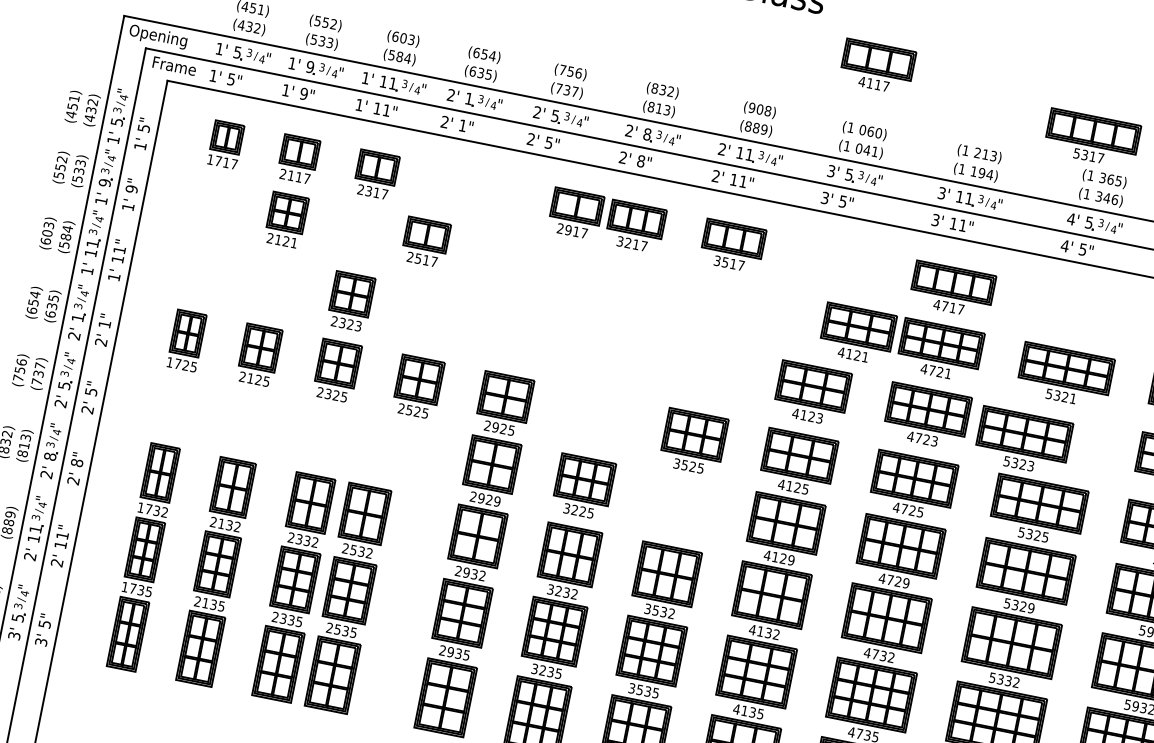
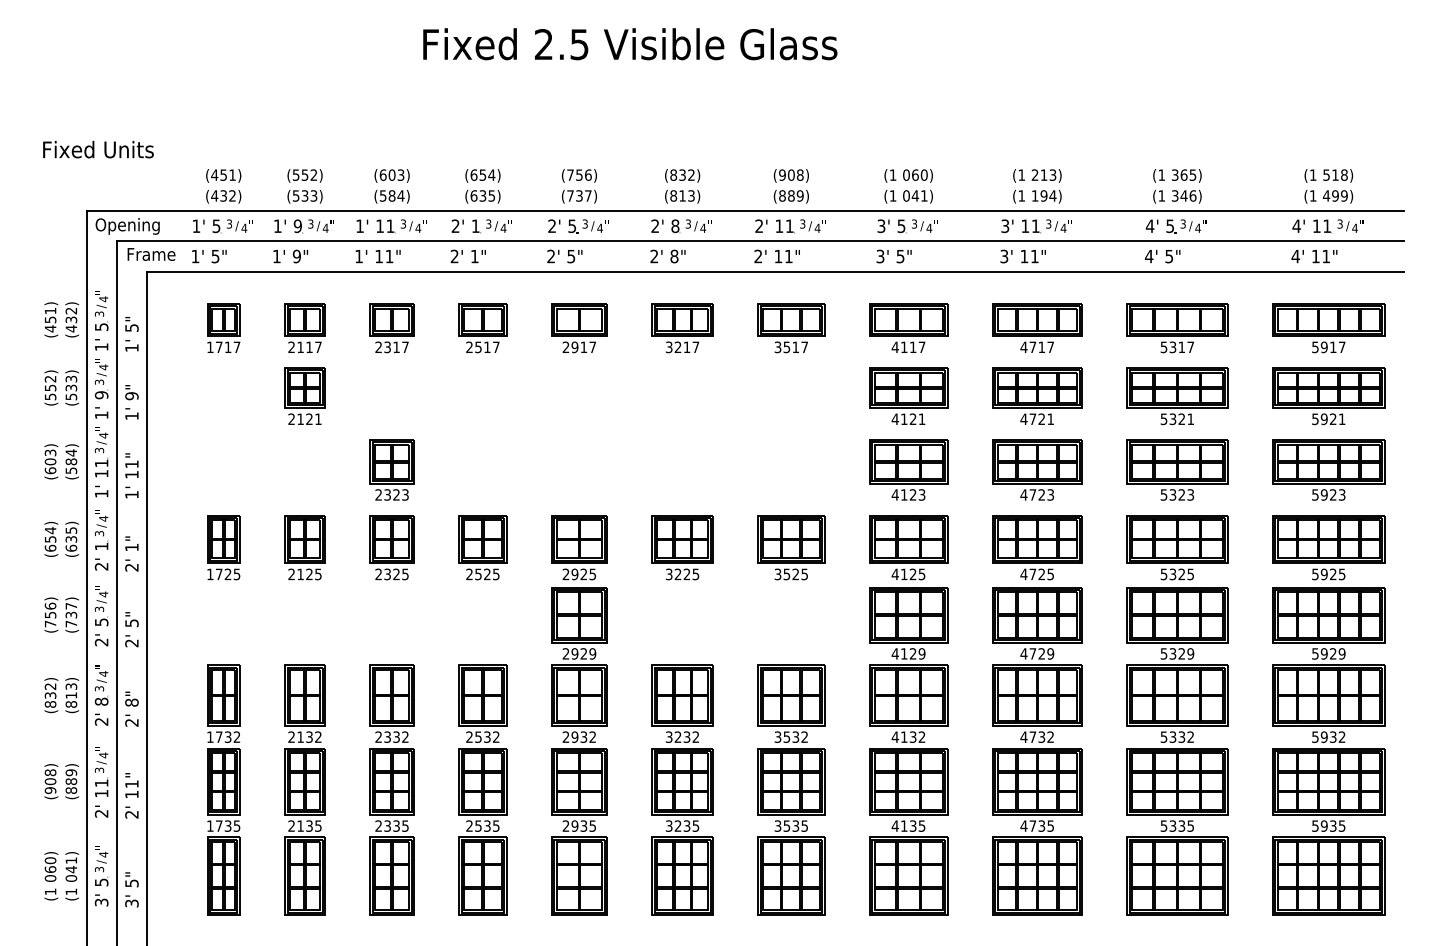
part: (877, 66) -> (908, 327), moved
part: (1092, 139) -> (1177, 328), moved
part: (575, 214) -> (579, 328), moved
part: (425, 242) -> (482, 328), moved
part: (857, 333) -> (908, 395), moved
part: (1023, 441) -> (1177, 469), moved
part: (583, 486) -> (682, 547), moved
part: (347, 597) -> (482, 789), moved

